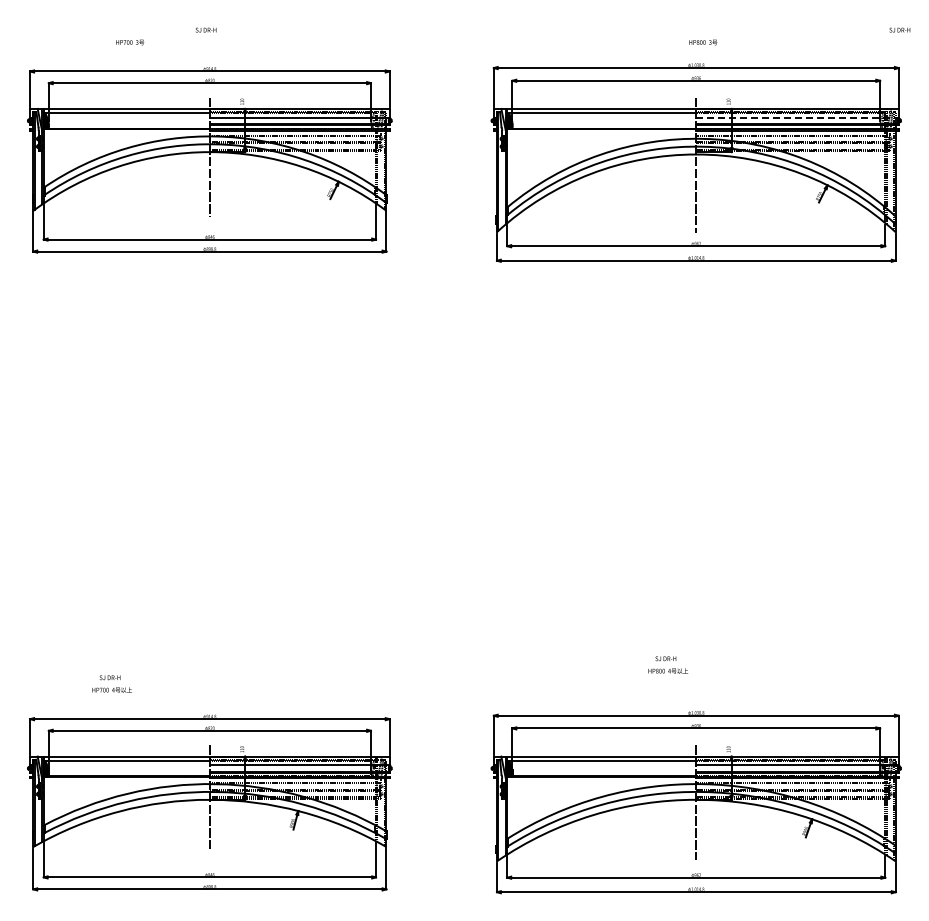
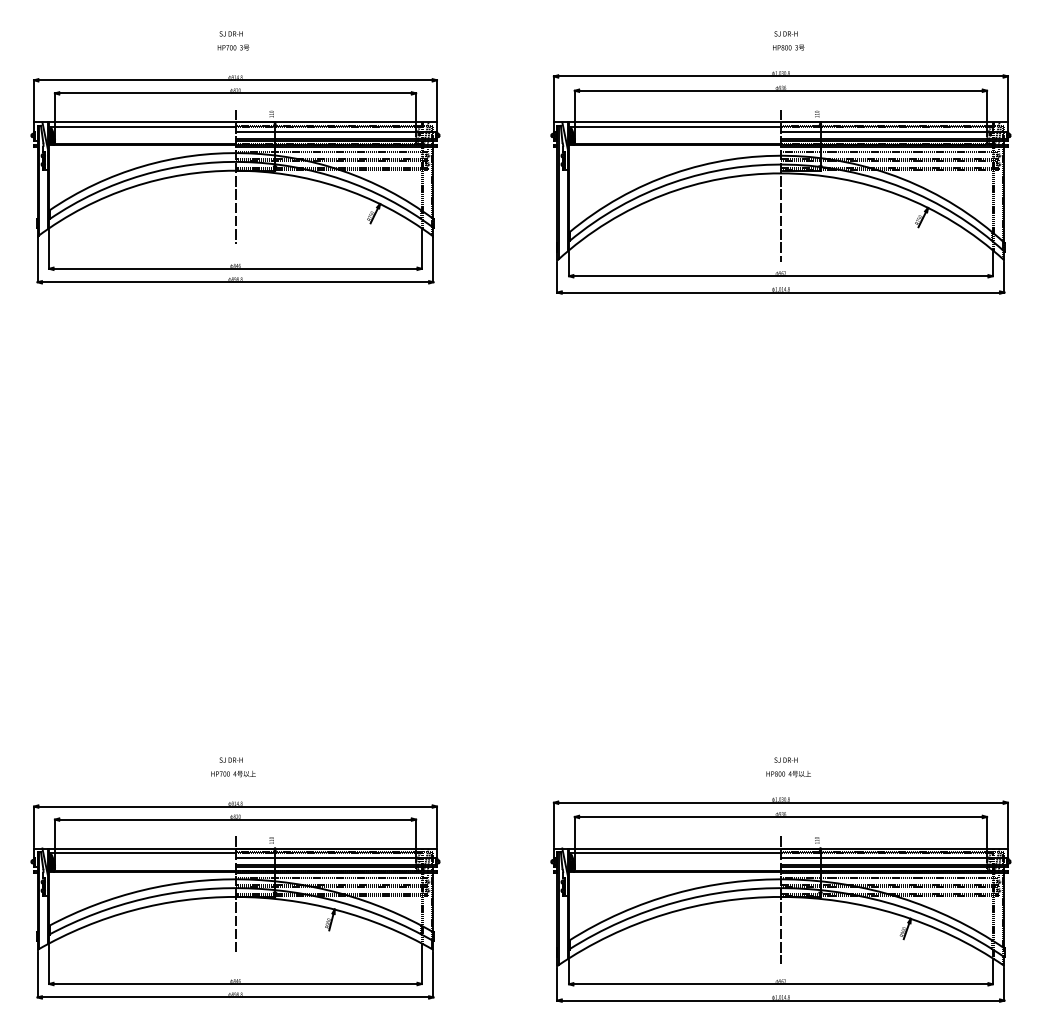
text: (899, 29) -> (785, 33), moved
text: (130, 42) -> (233, 47), moved
line: (798, 117) -> (895, 131), dashed -> solid
text: (667, 664) -> (787, 766), moved
text: (111, 683) -> (232, 766), moved

